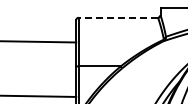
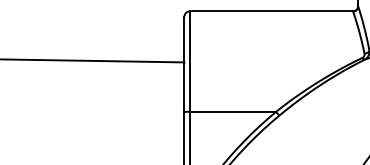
line: (118, 17) -> (271, 10), dashed -> solid

